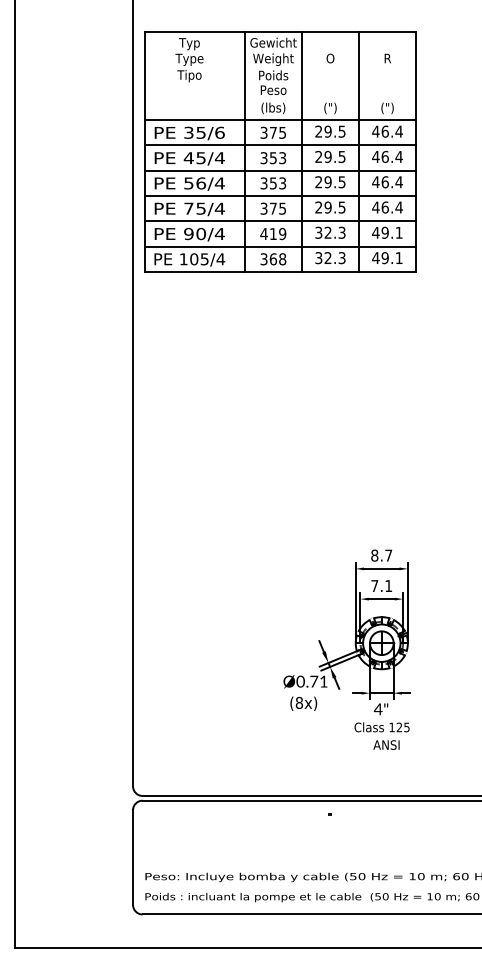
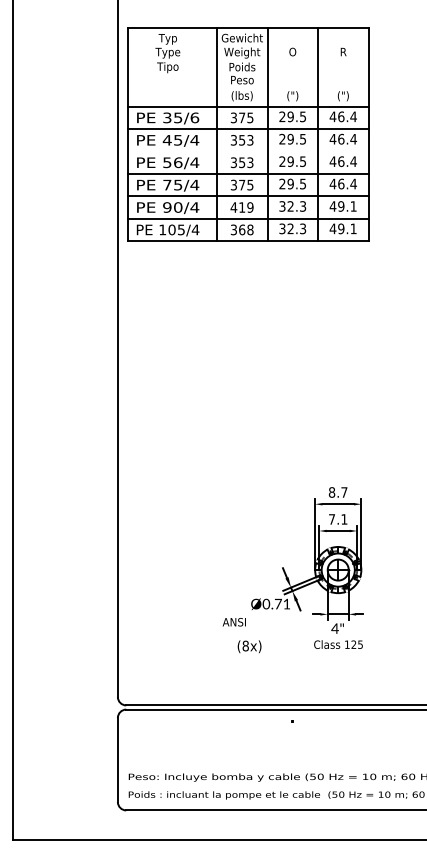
line: (280, 170) -> (248, 151), removed
text: (303, 703) -> (249, 646), moved
text: (386, 744) -> (234, 621), moved

